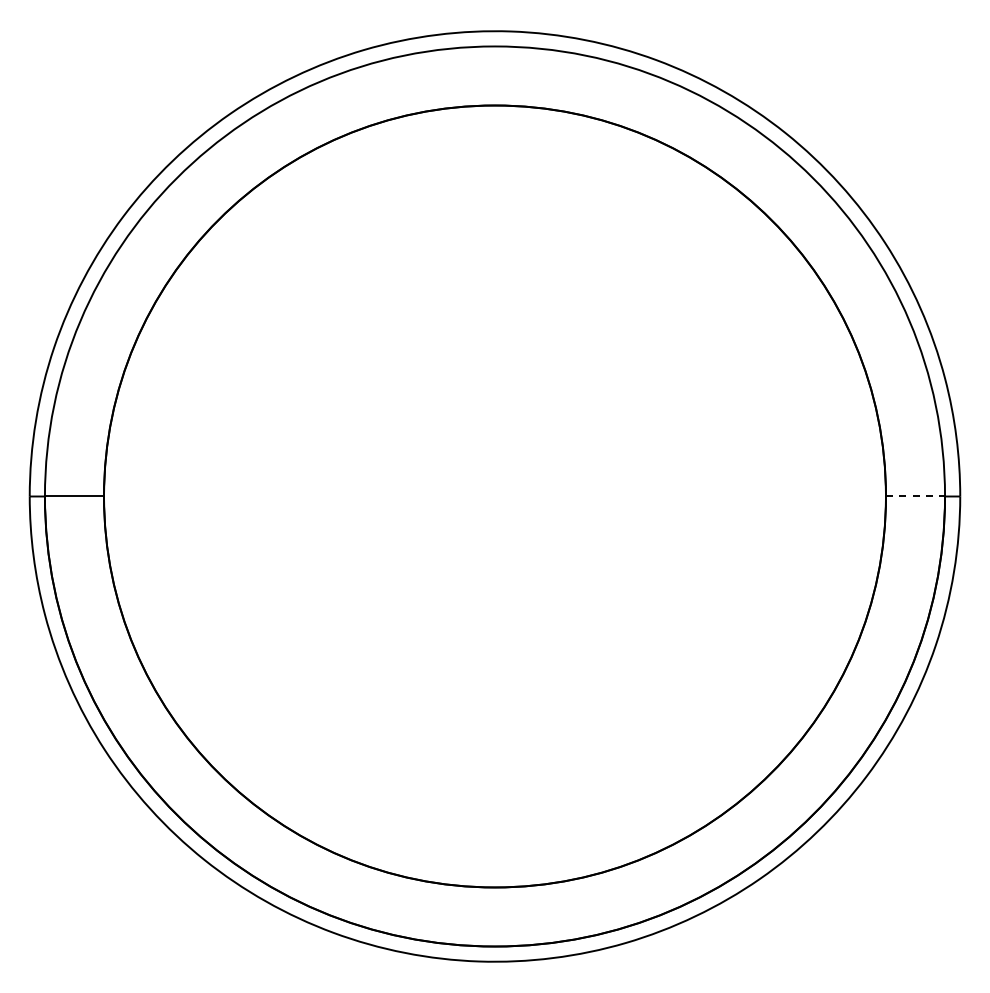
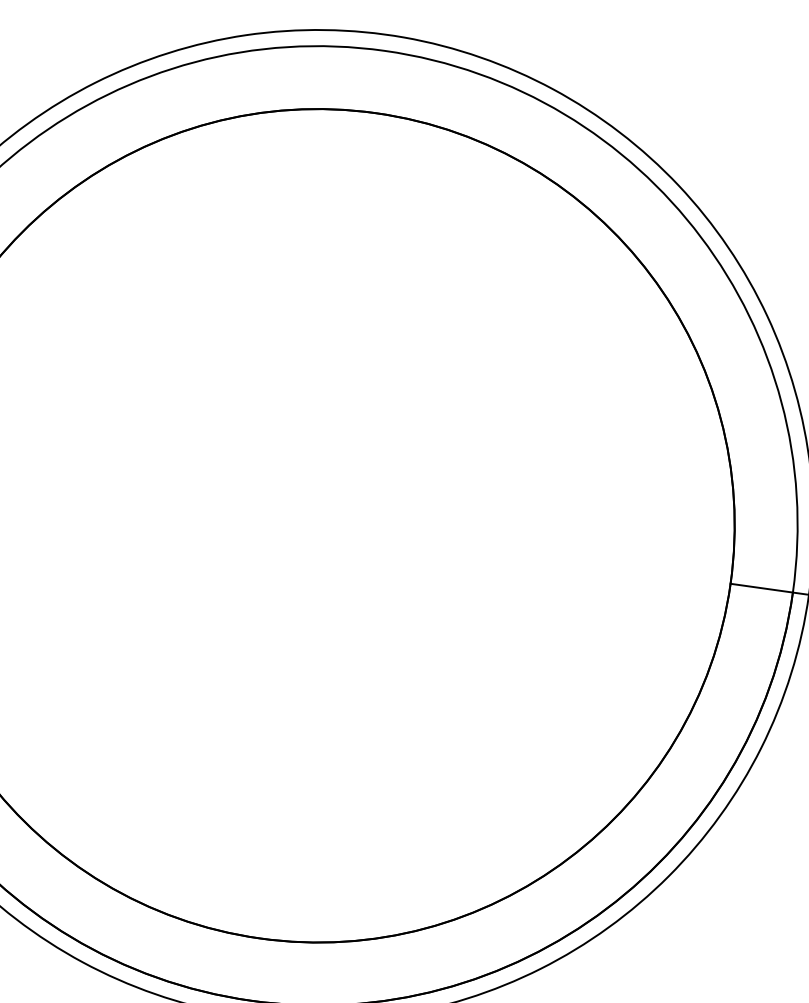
line: (915, 496) -> (761, 588), dashed -> solid

